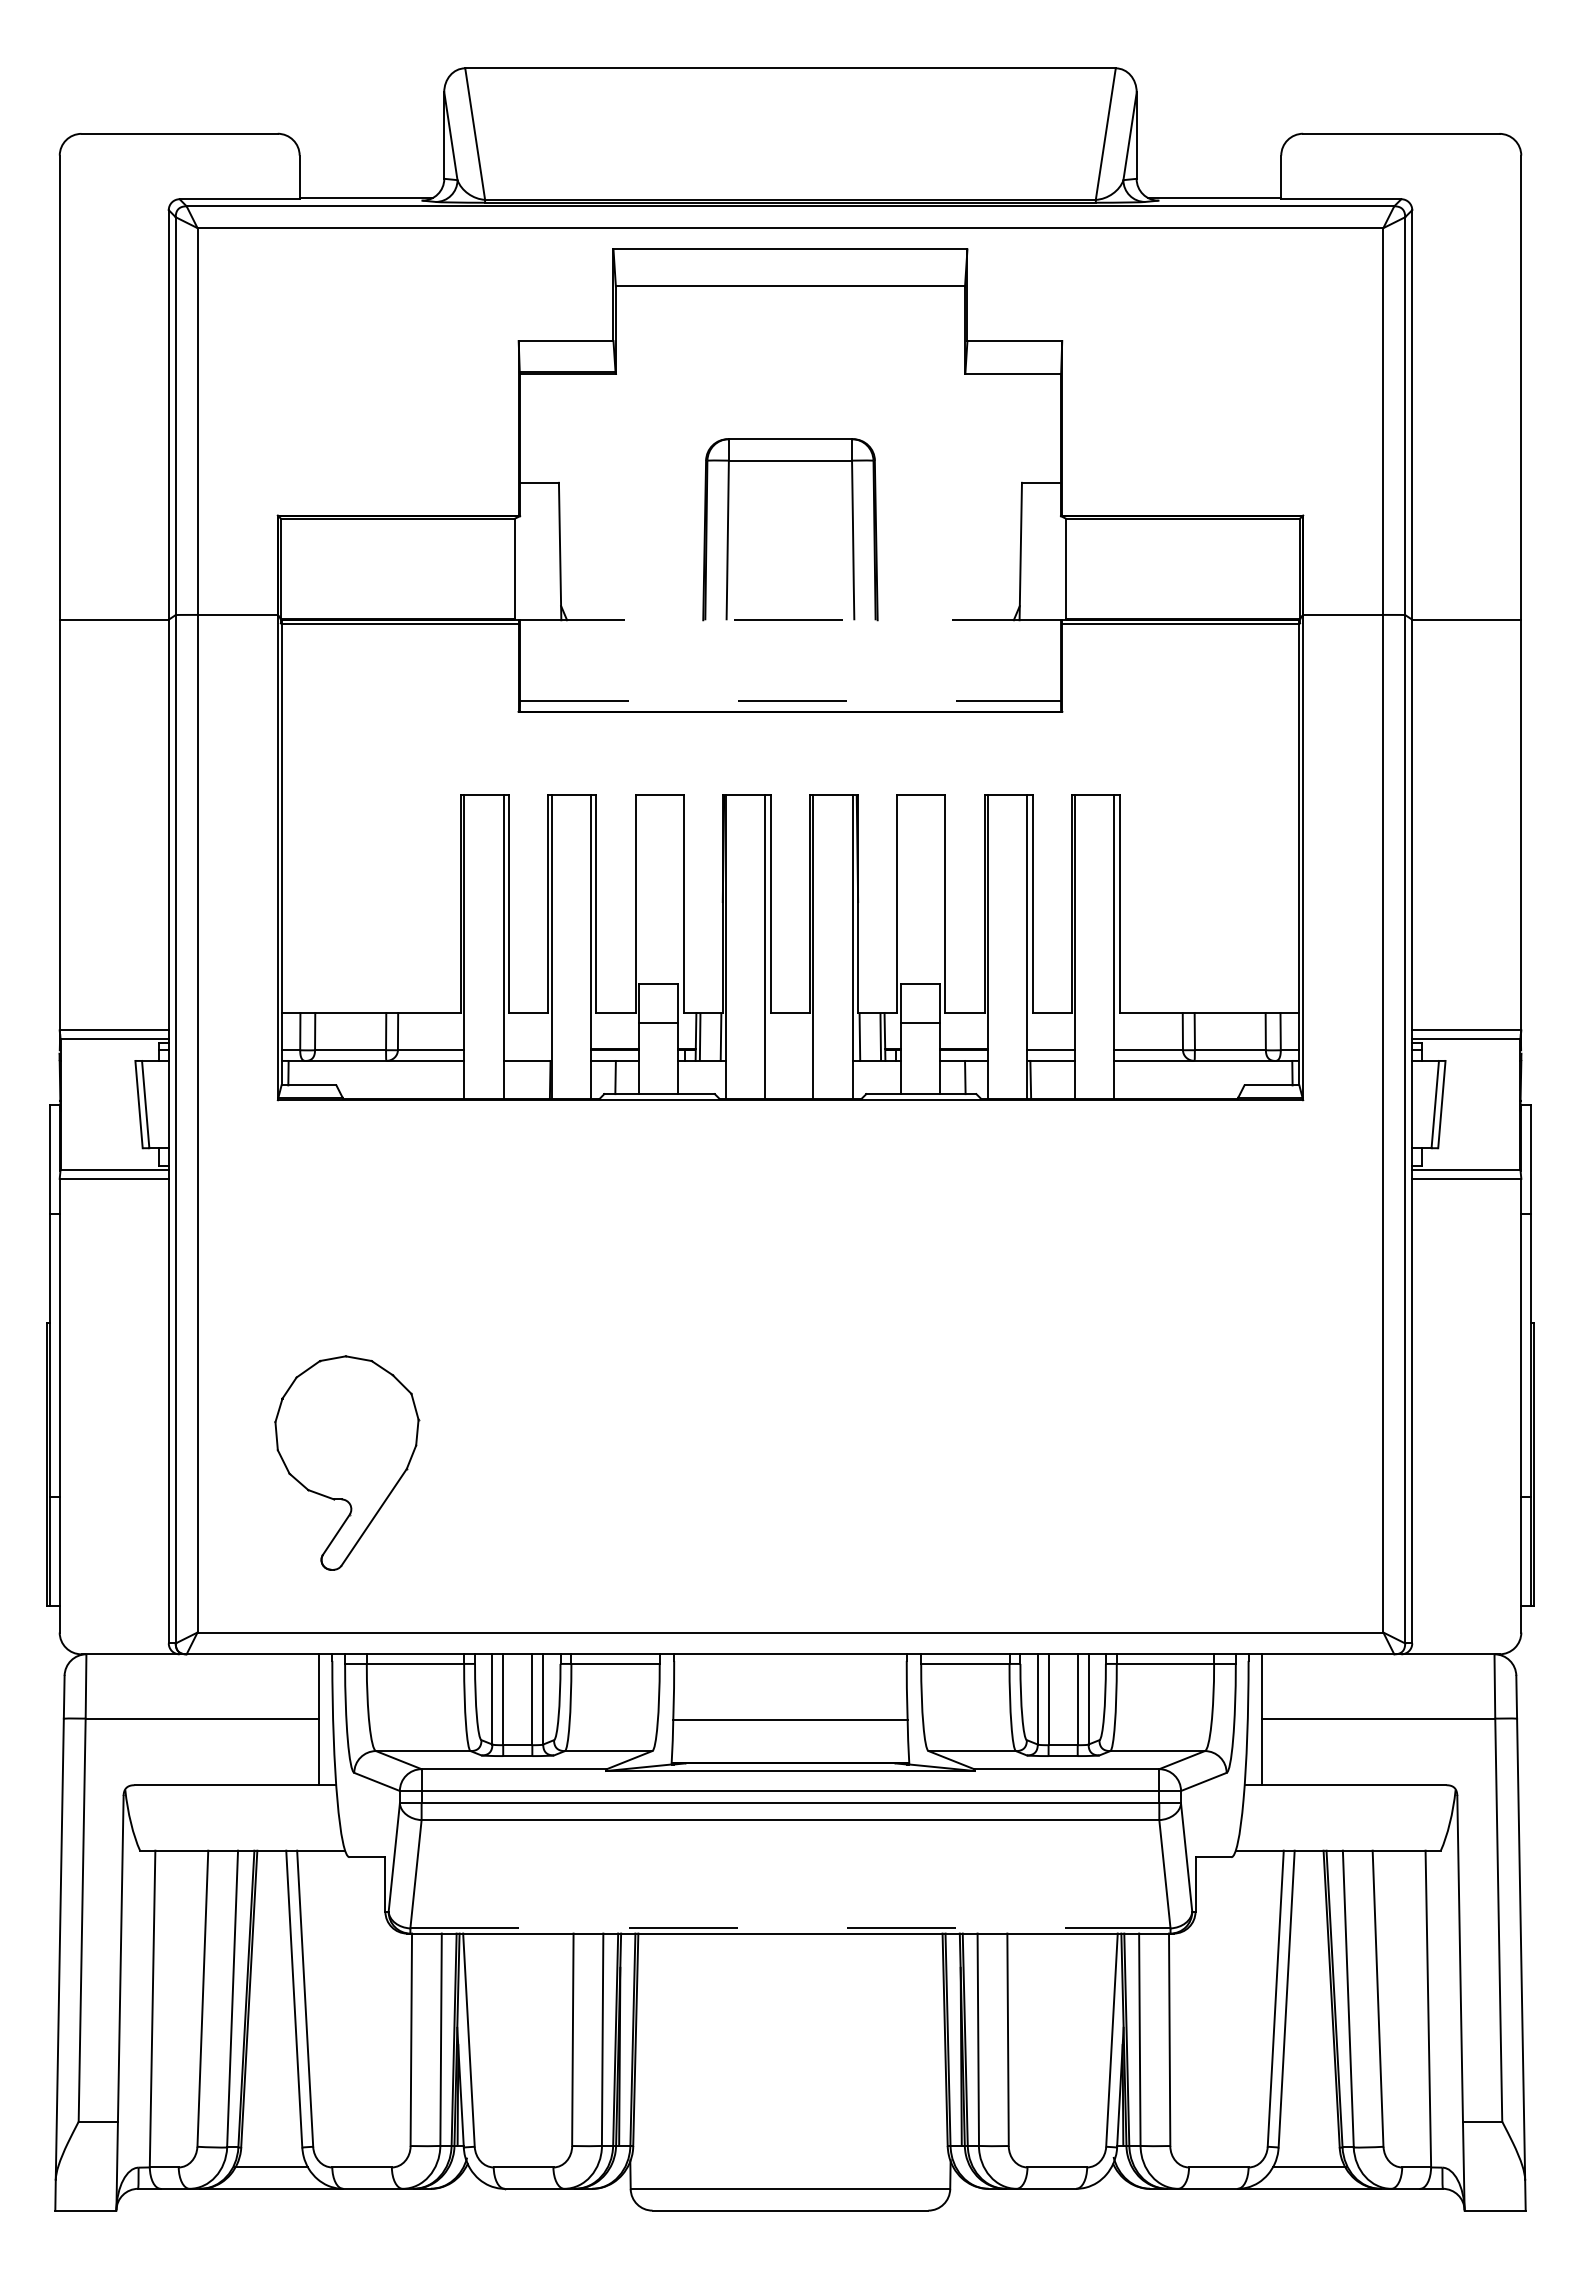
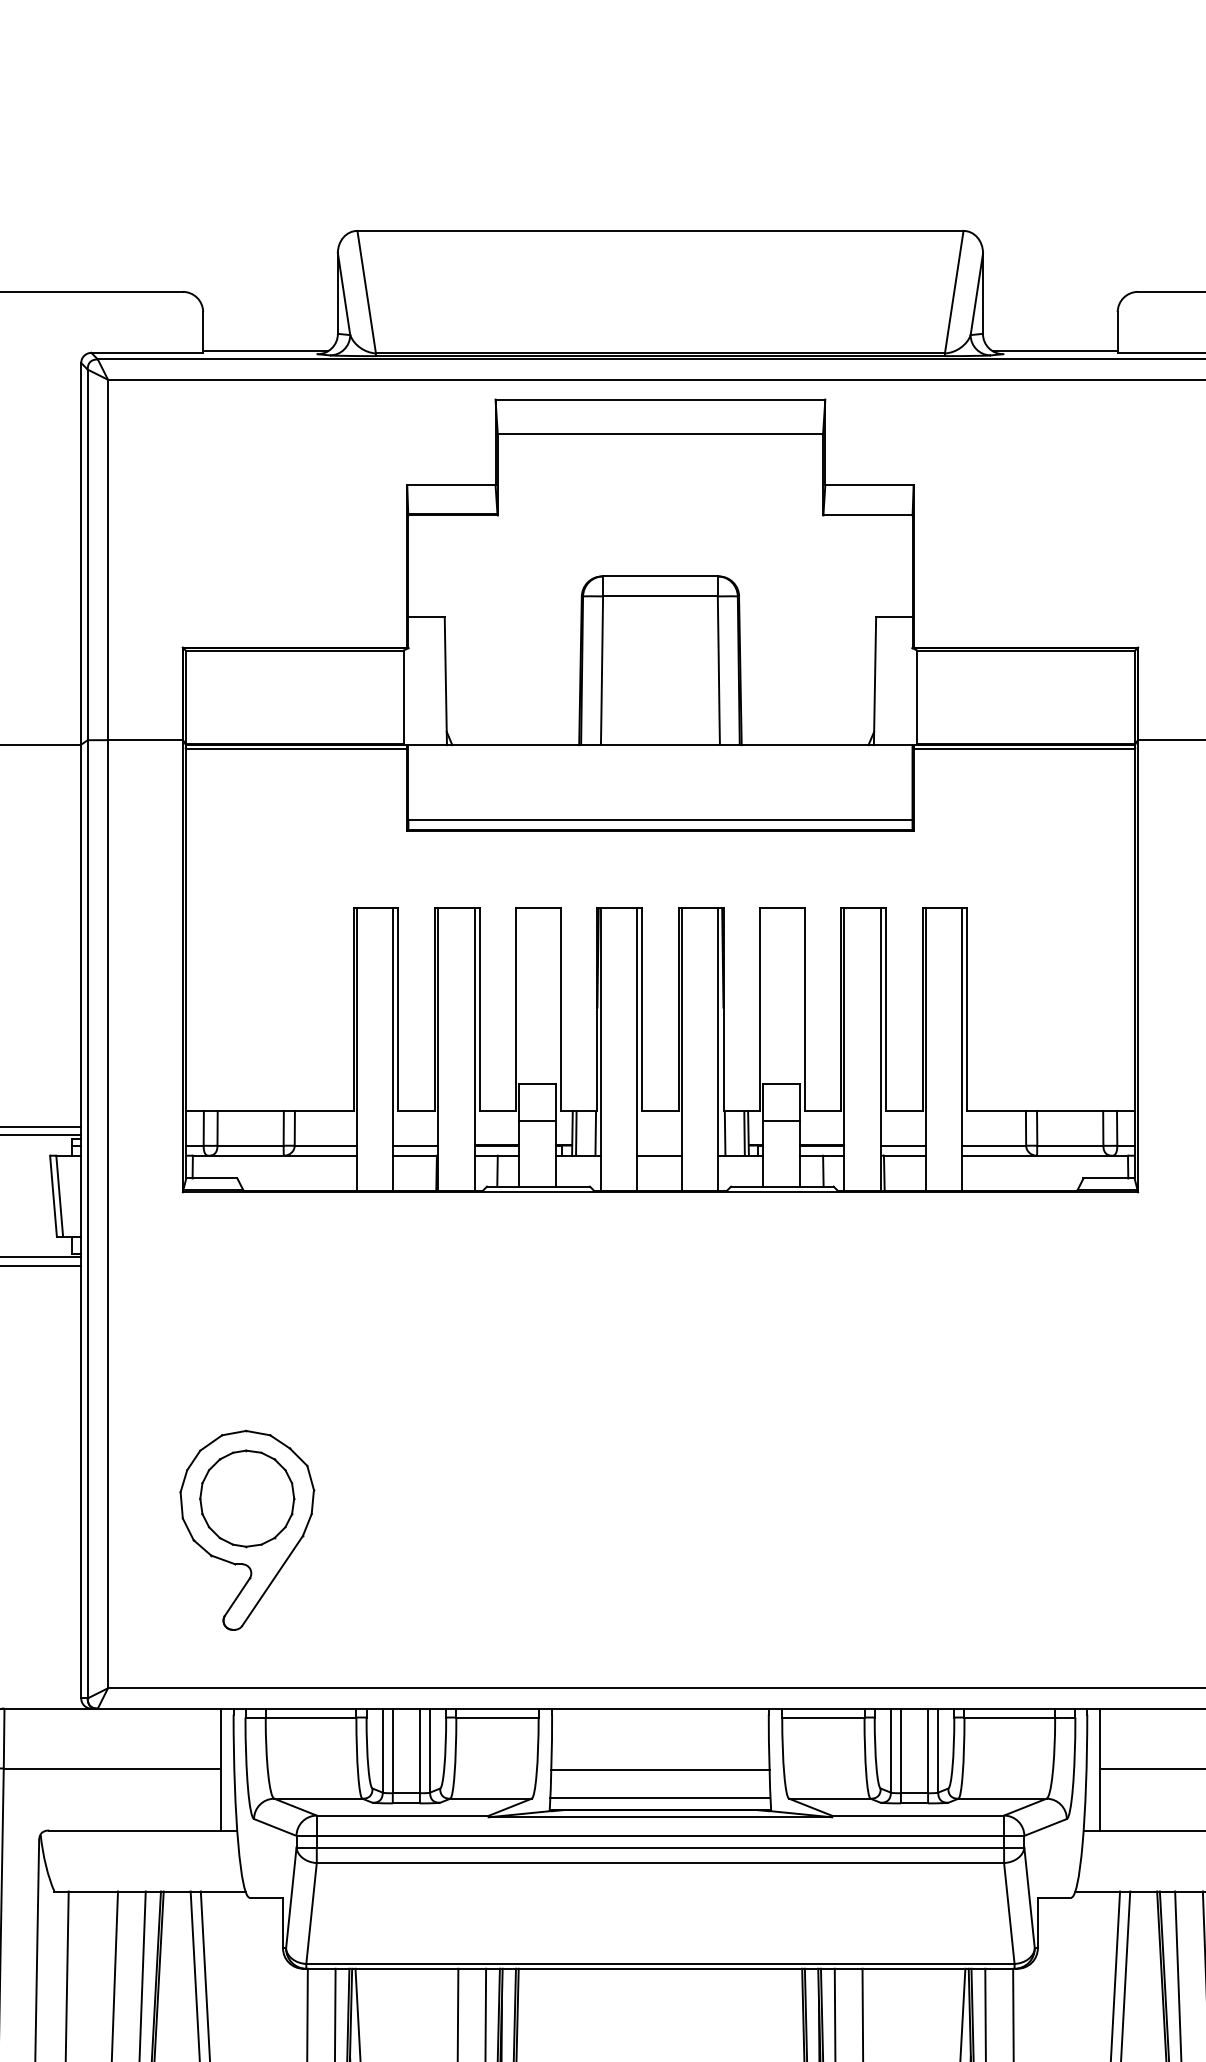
line: (790, 620) -> (660, 745), dashed -> solid
line: (790, 700) -> (660, 819), dashed -> solid
line: (527, 1050) -> (415, 1145), added
line: (789, 1060) -> (659, 1155), added
part: (346, 1429) -> (246, 1499), added
line: (790, 1750) -> (660, 1798), added
line: (790, 1928) -> (660, 1964), dashed -> solid

